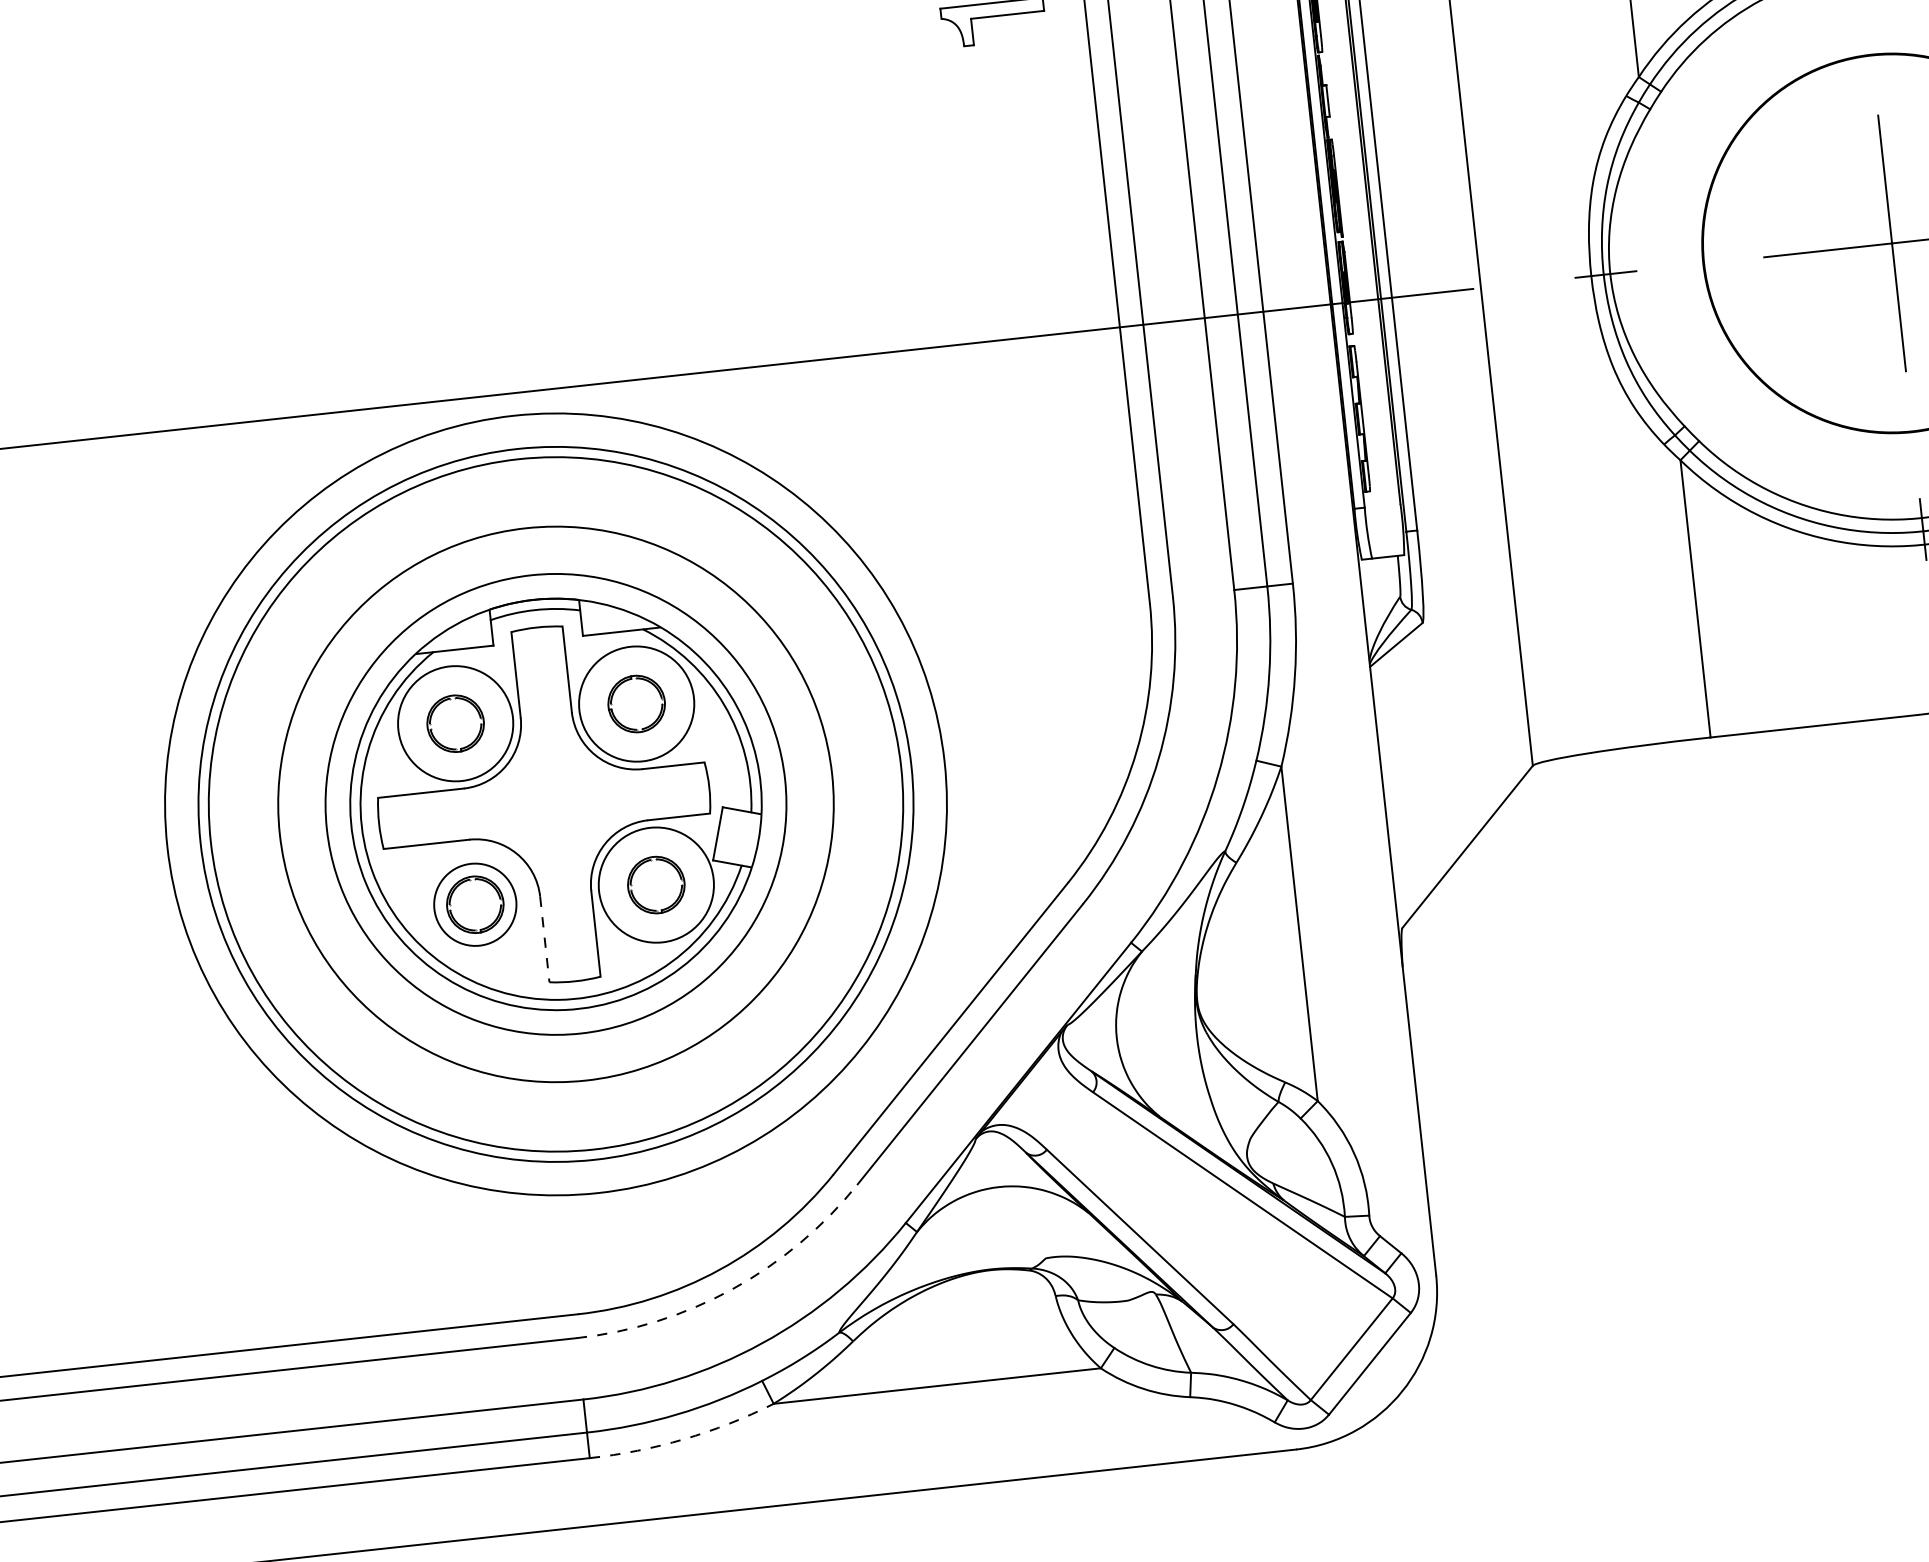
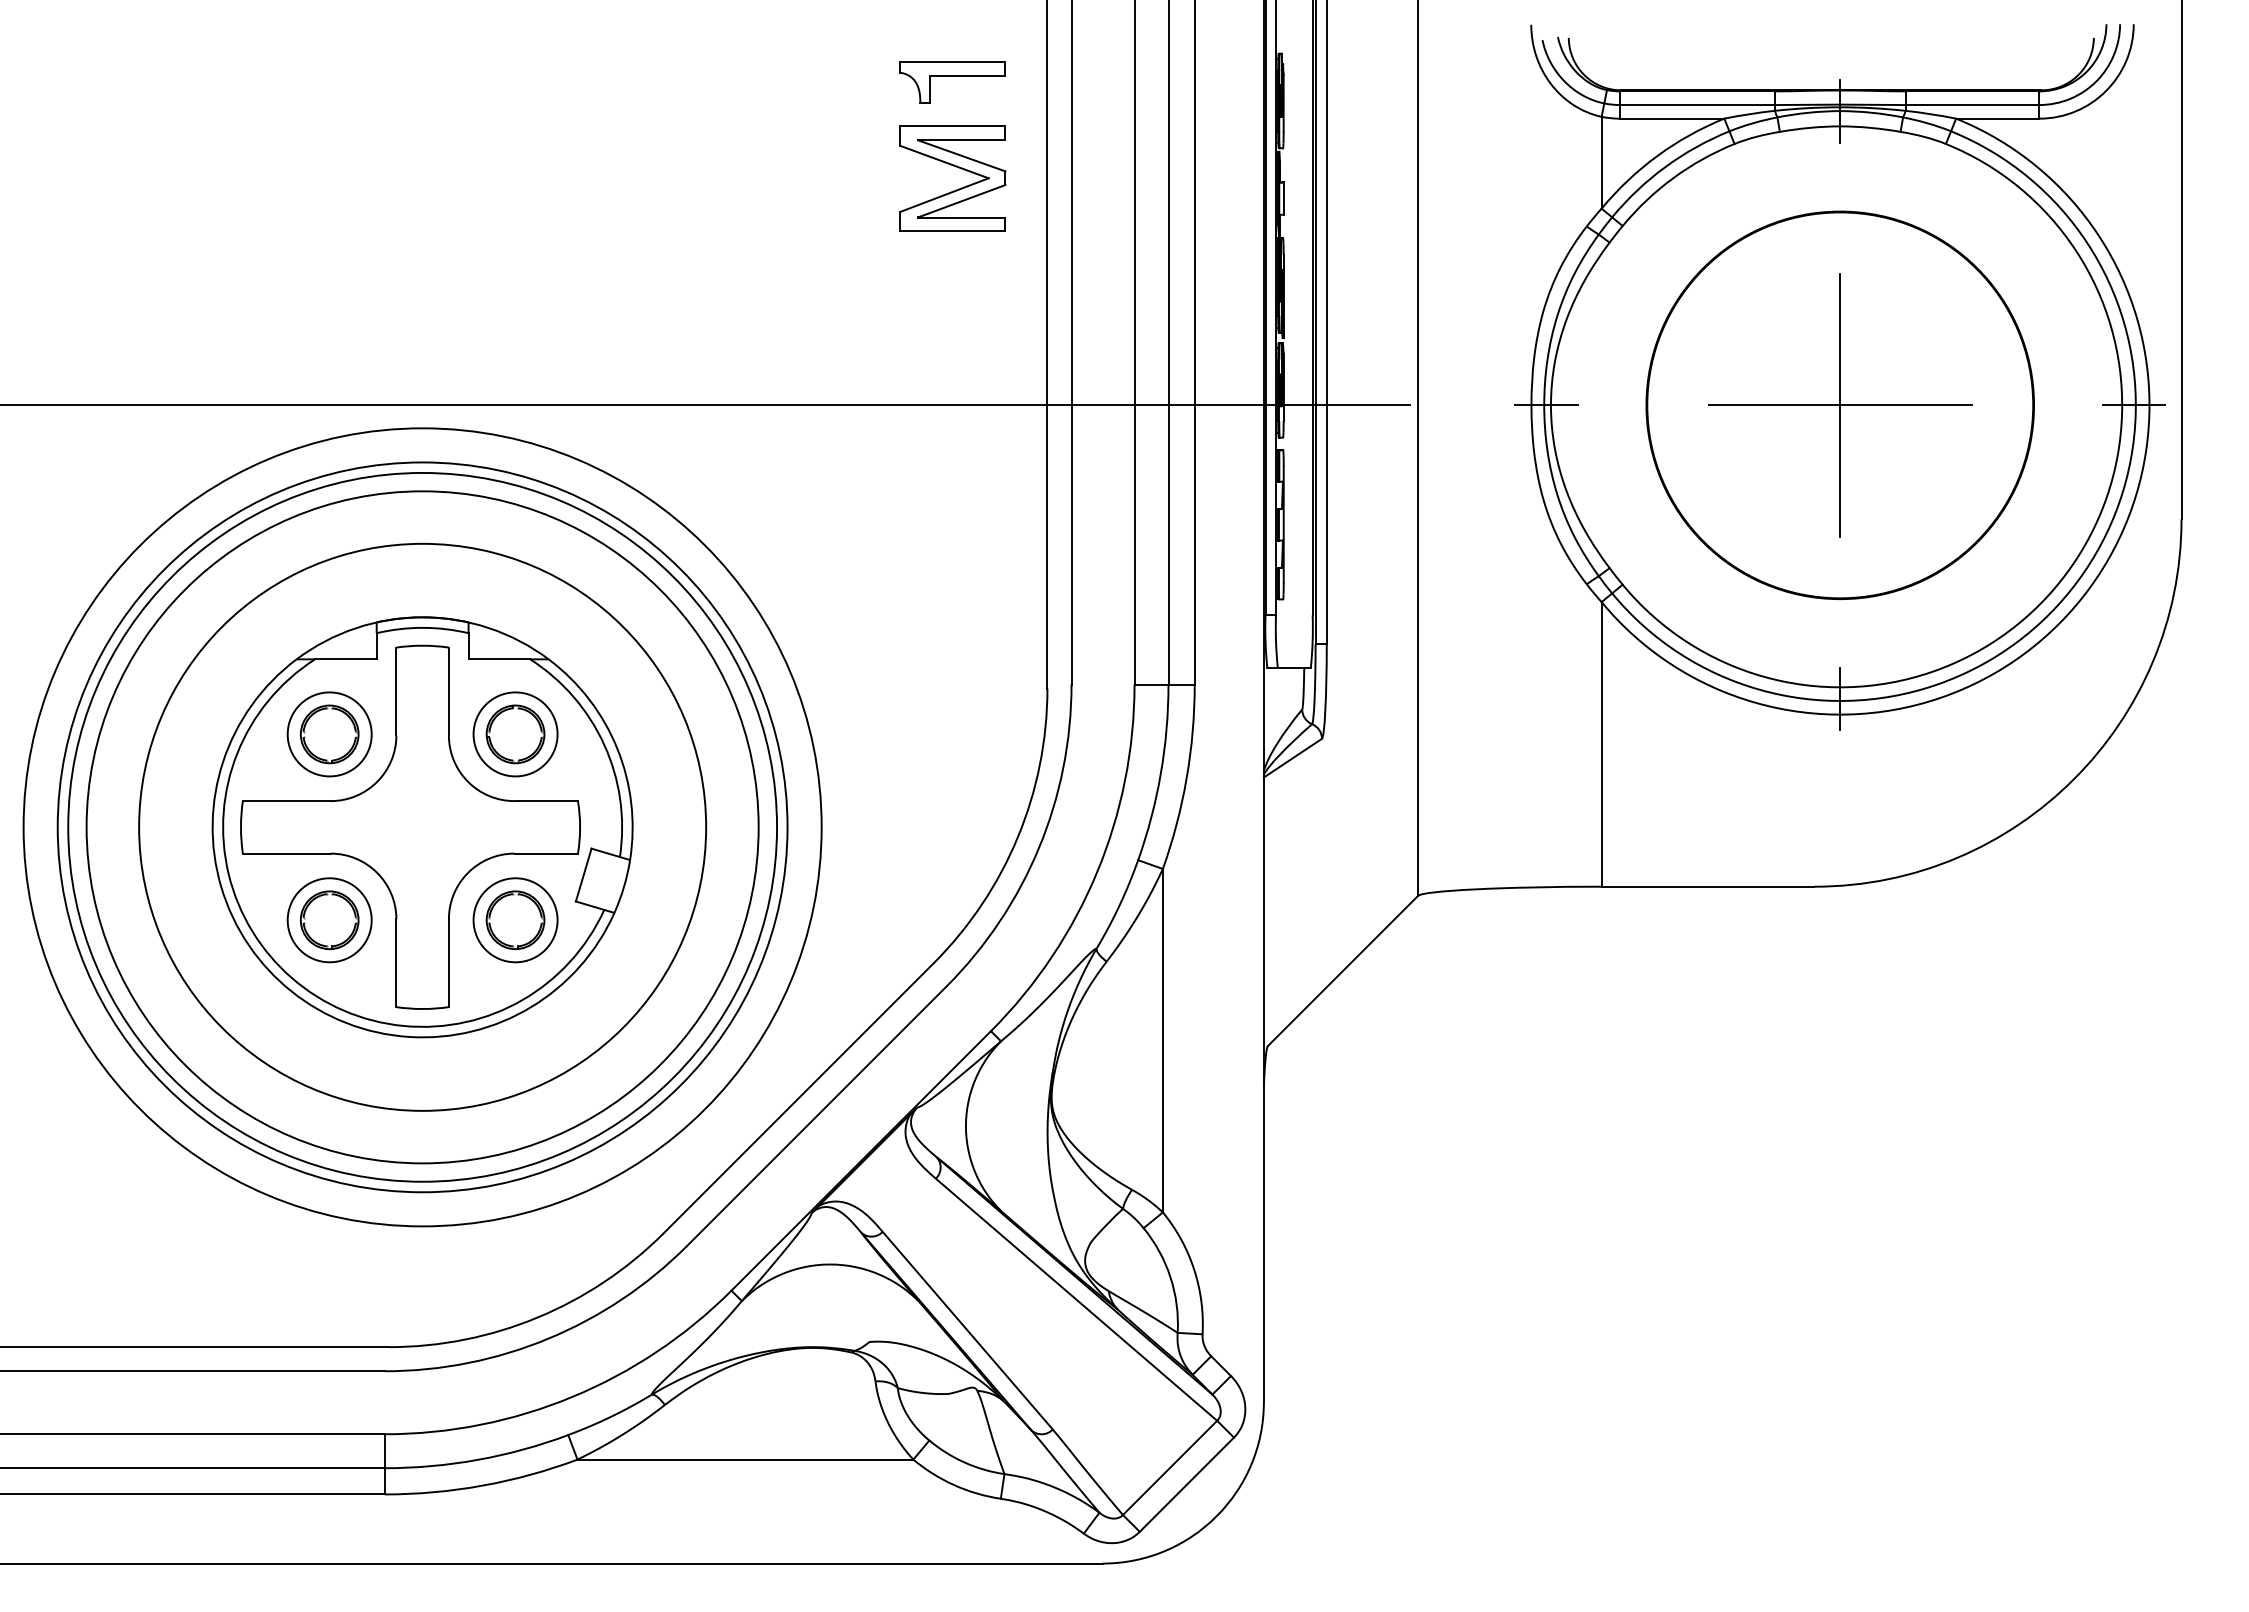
part: (1005, 105) -> (955, 167), added
circle: (636, 704) -> (515, 734), size x0.71
circle: (455, 723) -> (329, 734), size x0.71
circle: (555, 804) -> (422, 827), size x1.43
circle: (656, 885) -> (515, 920), size x0.71
line: (544, 939) -> (396, 963), dashed -> solid
arc: (732, 1288) -> (548, 1338), dashed -> solid
arc: (683, 1439) -> (482, 1485), dashed -> solid

